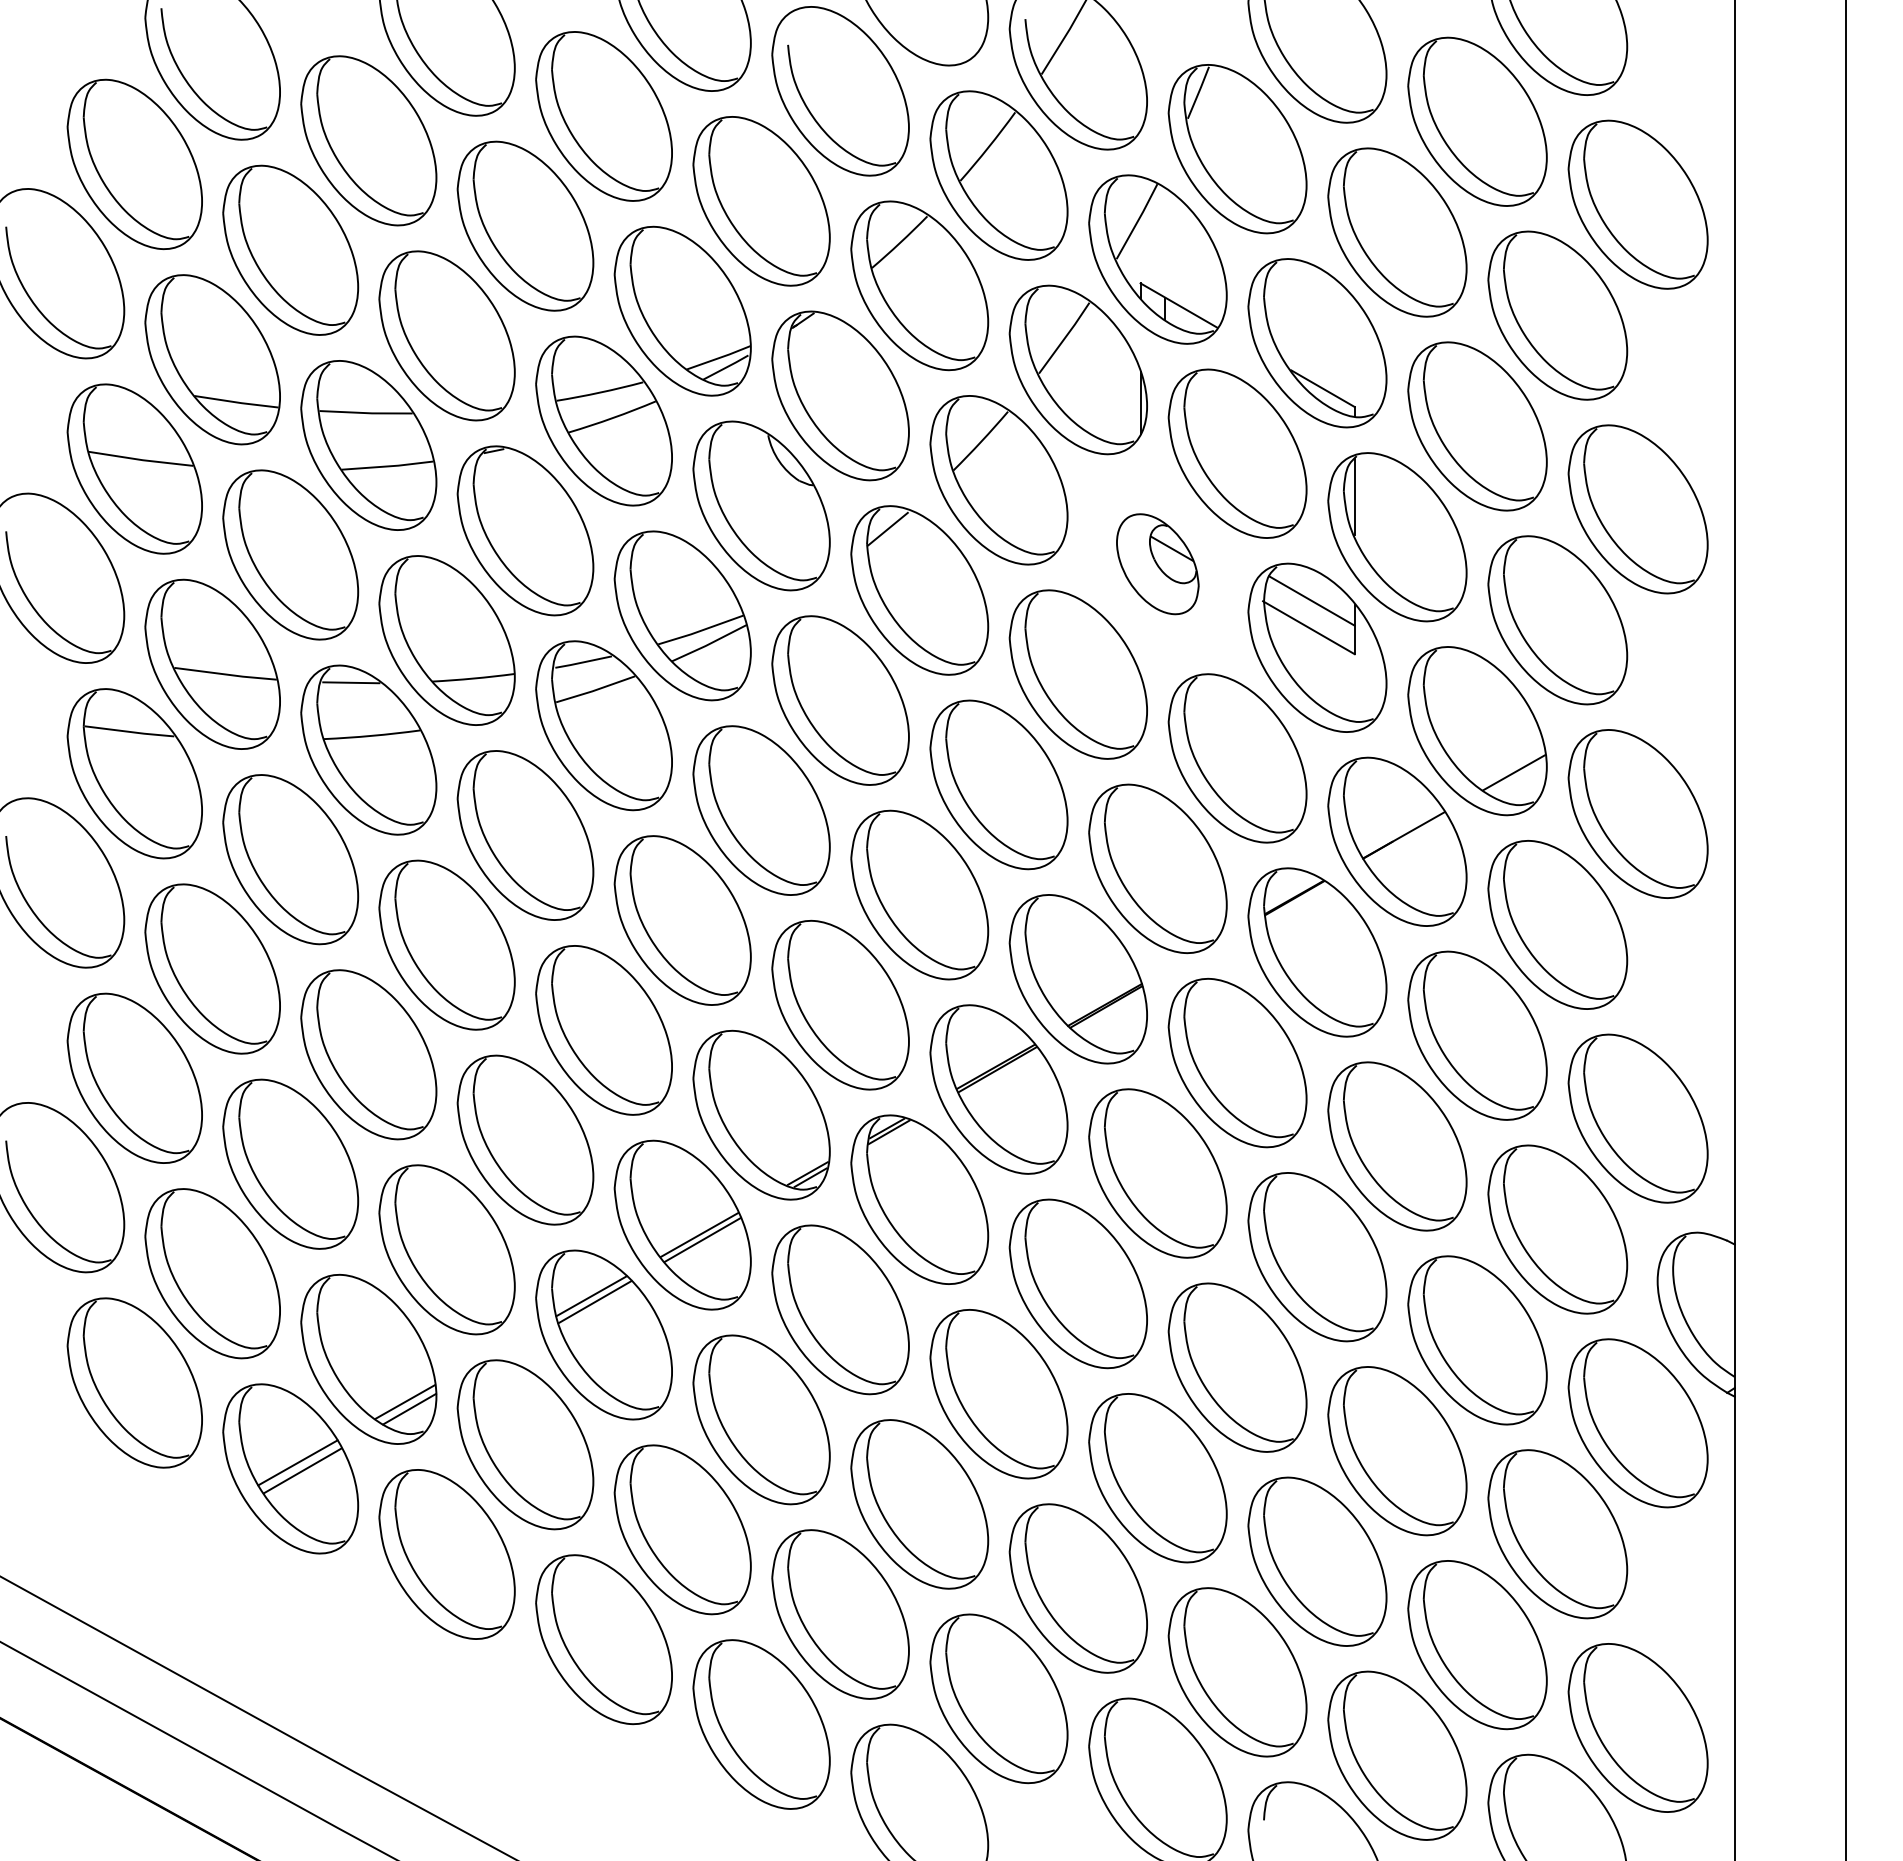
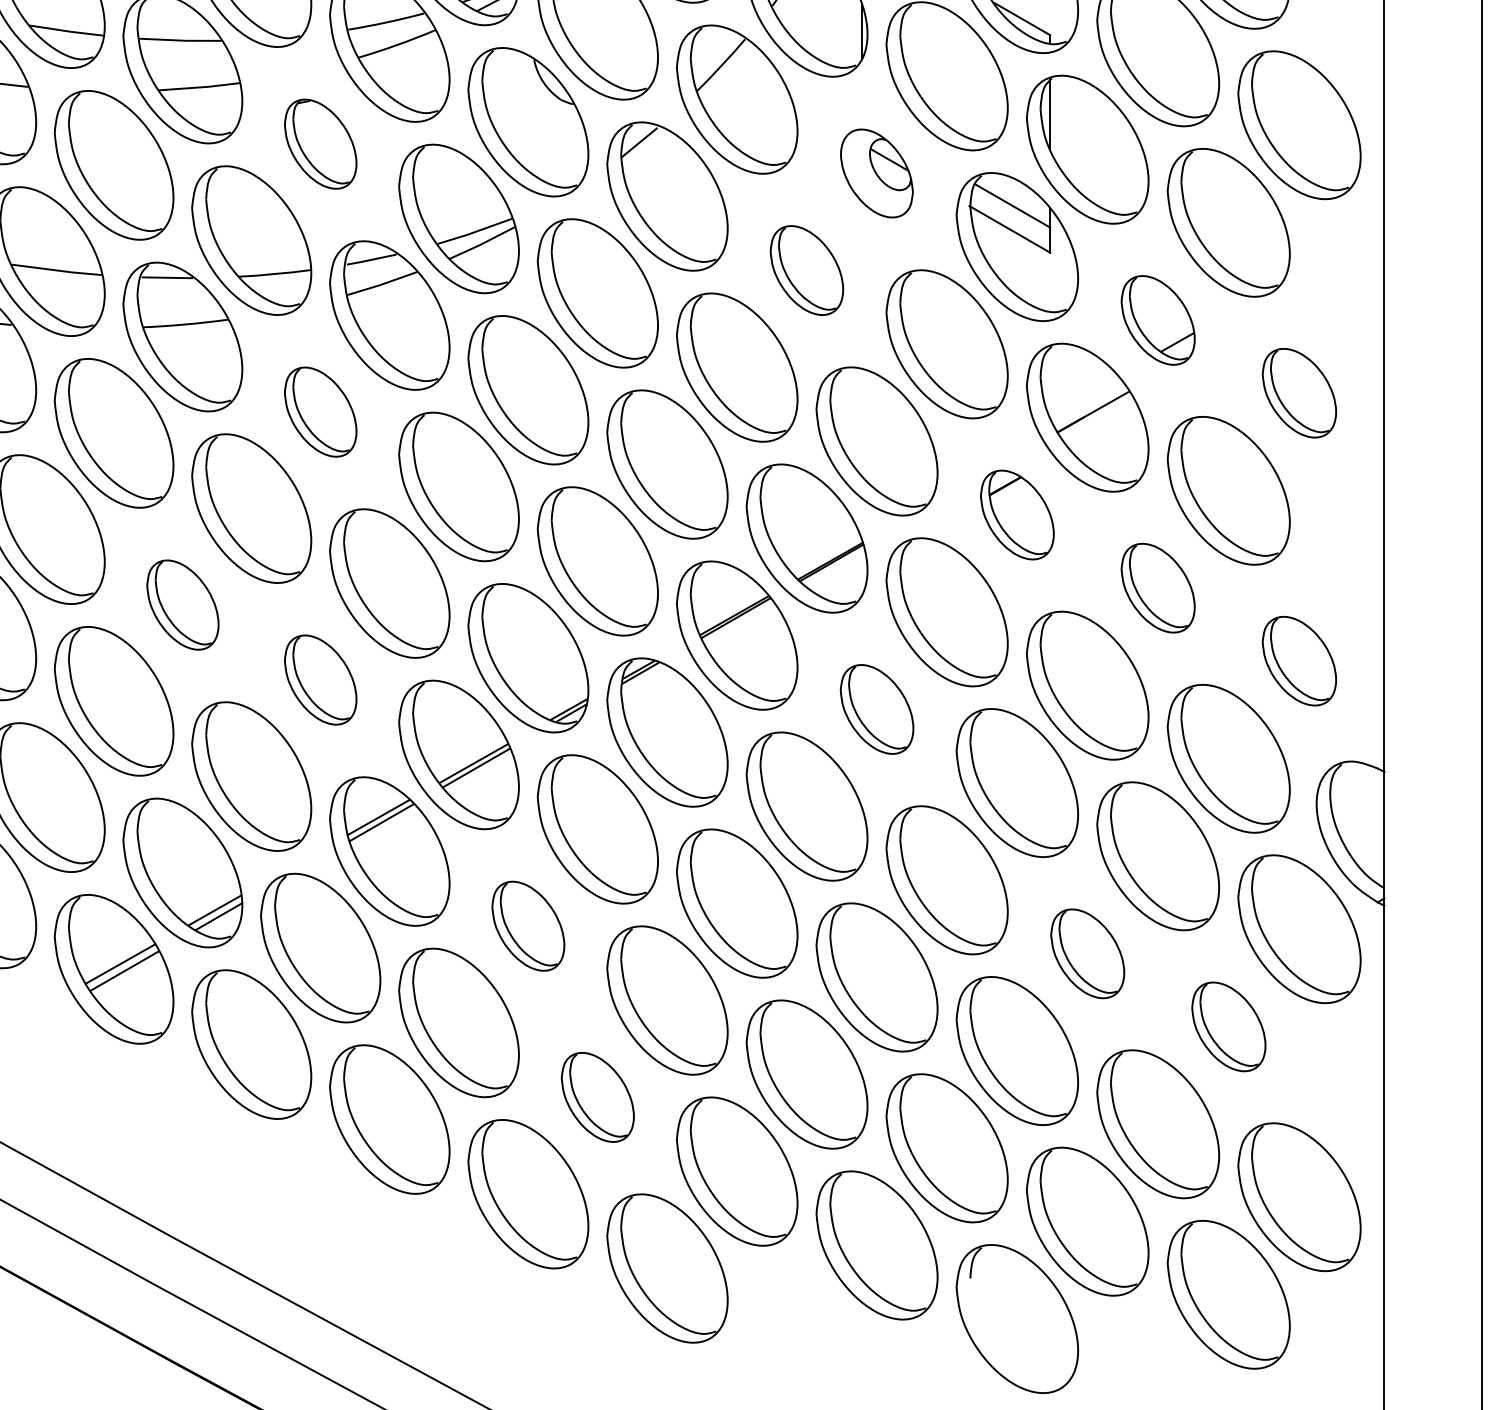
part: (525, 530) -> (320, 143), size x0.6
part: (1077, 674) -> (806, 270), size x0.6
part: (1477, 731) -> (1158, 320), size x0.6
part: (1637, 813) -> (1298, 392), size x0.6
part: (525, 835) -> (320, 412), size x0.6
part: (1317, 952) -> (1017, 515), size x0.6
part: (1477, 1035) -> (1158, 588), size x0.6
part: (368, 1054) -> (182, 604), size x0.6
part: (1637, 1118) -> (1298, 661), size x0.6
part: (525, 1139) -> (320, 679), size x0.6
part: (1157, 1173) -> (876, 709), size x0.6
part: (761, 1419) -> (528, 925), size x0.6
part: (1397, 1451) -> (1087, 954), size x0.6
part: (1557, 1534) -> (1228, 1027), size x0.6
part: (840, 1614) -> (597, 1097), size x0.6

